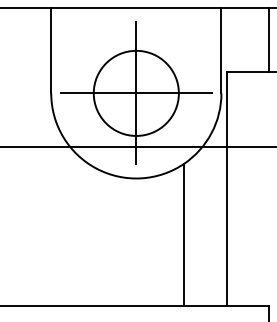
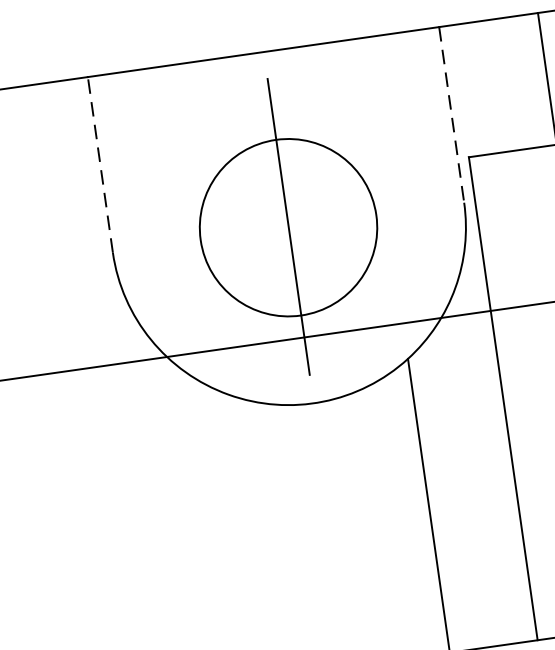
line: (51, 50) -> (100, 164), solid -> dashed
line: (221, 50) -> (451, 114), solid -> dashed
line: (136, 93) -> (288, 227), removed

